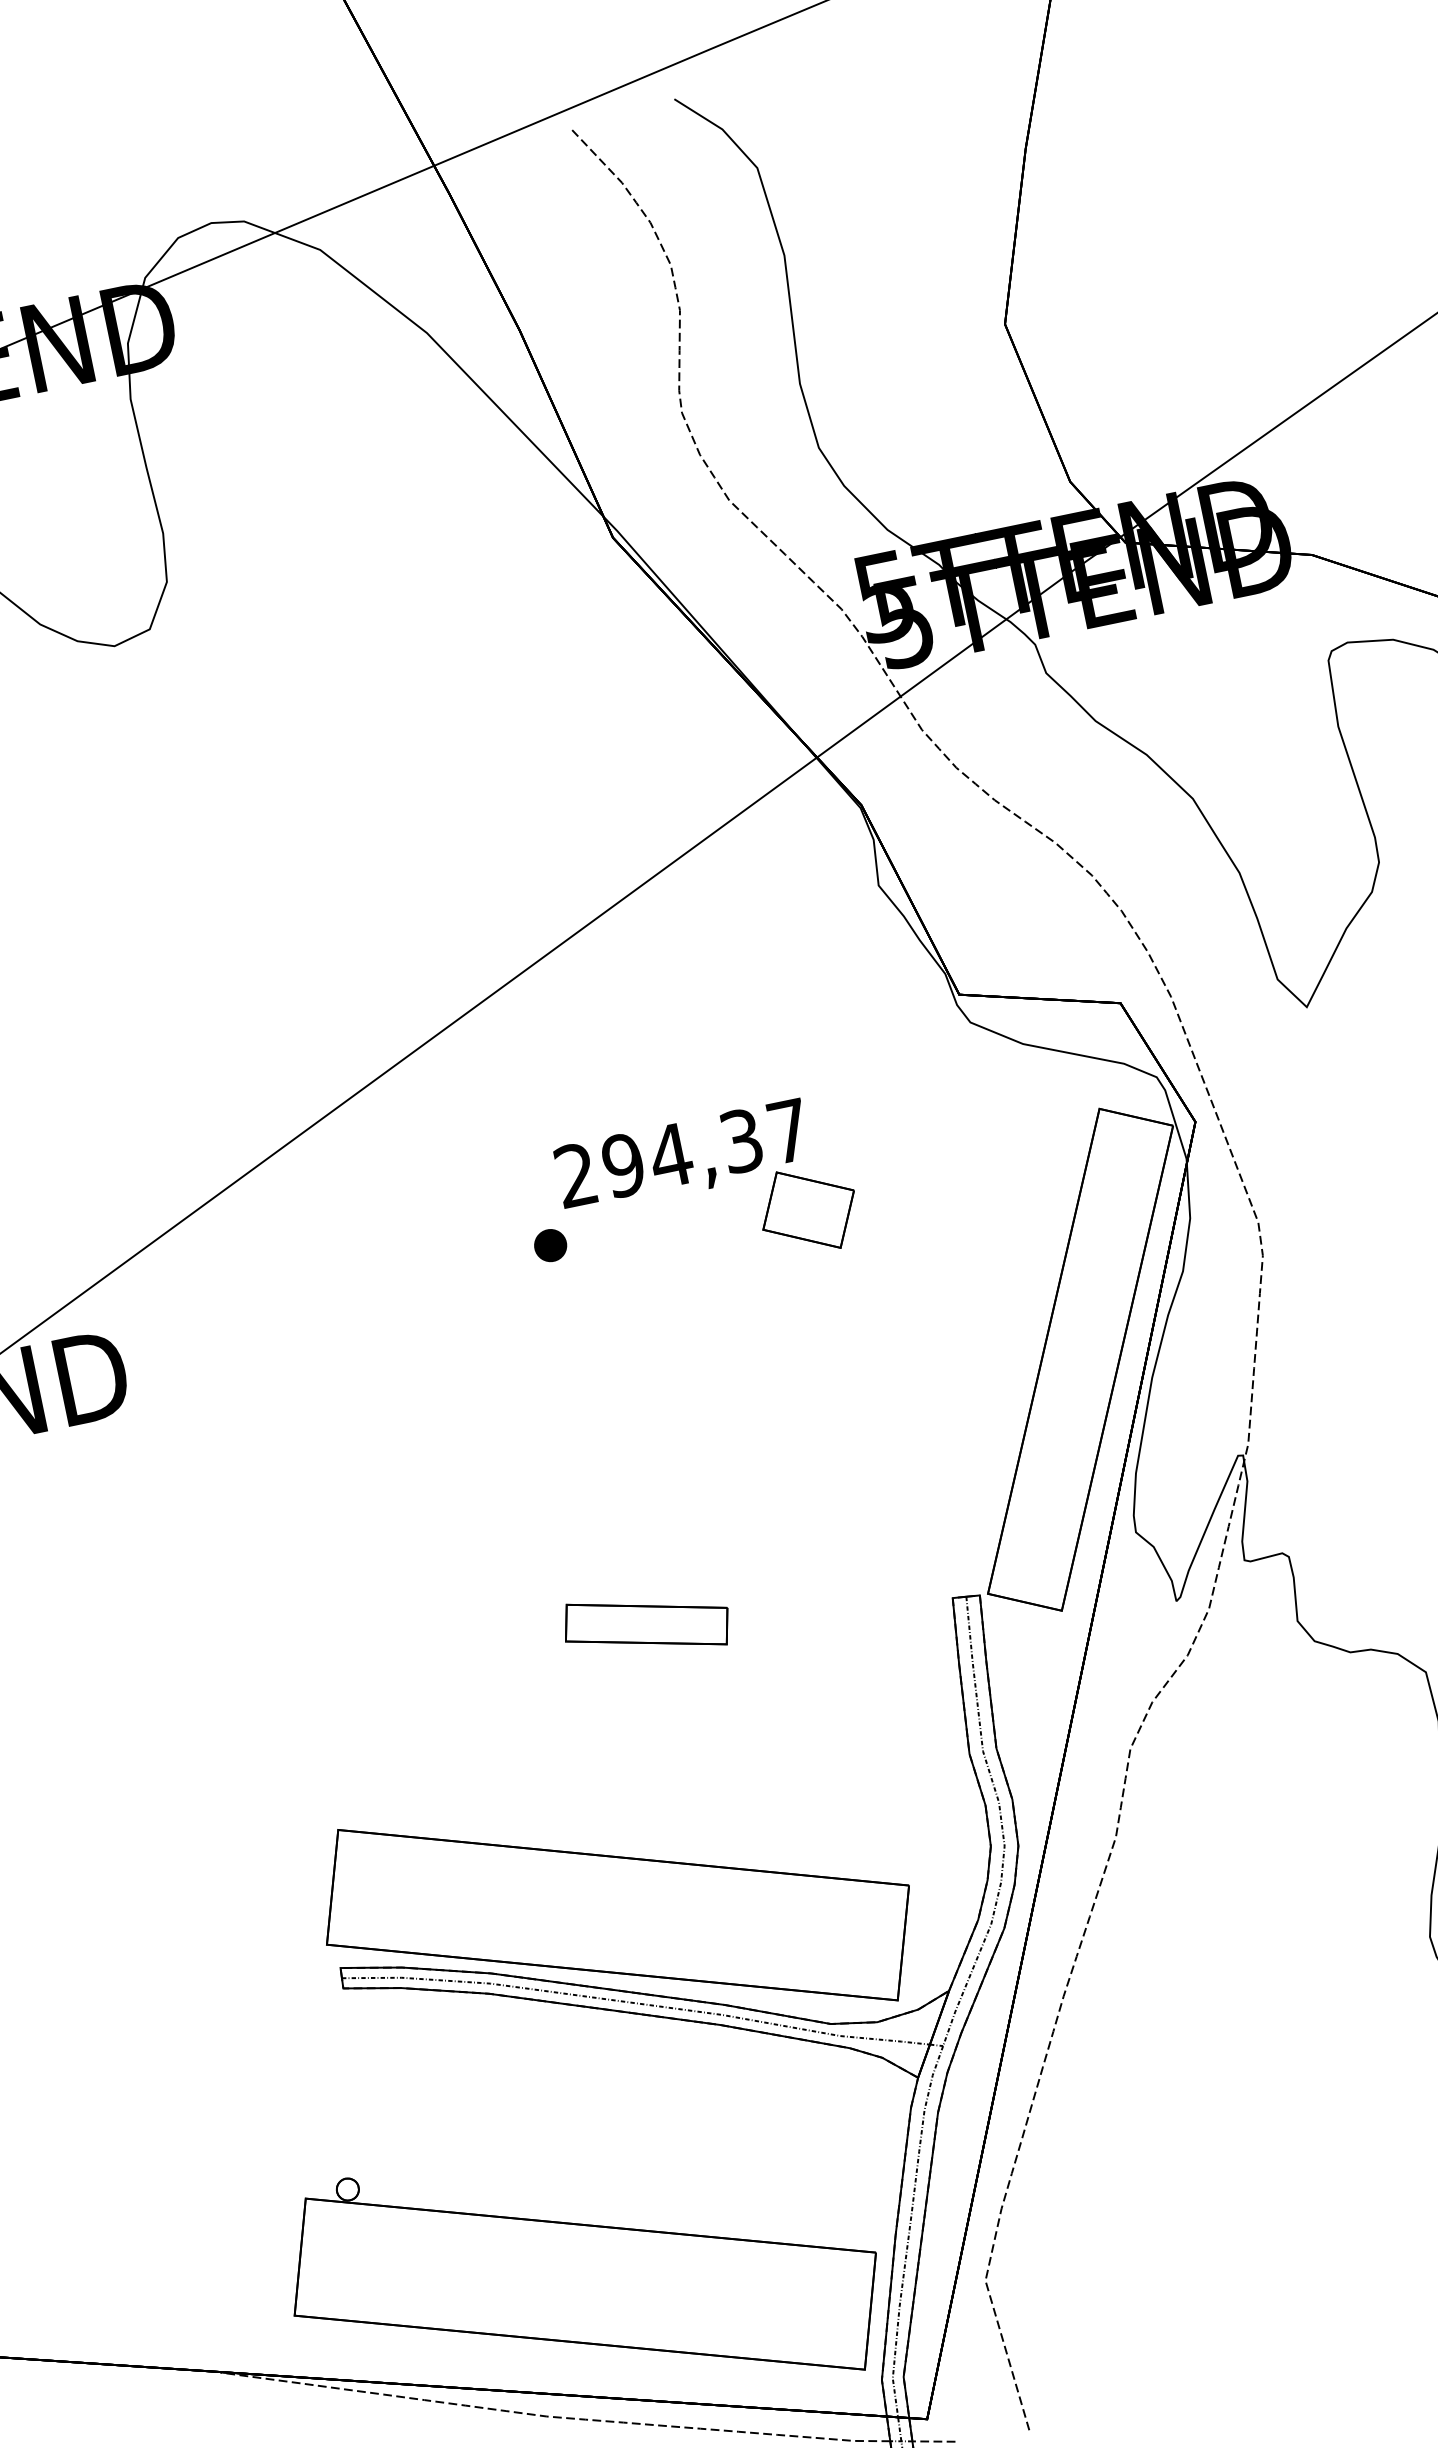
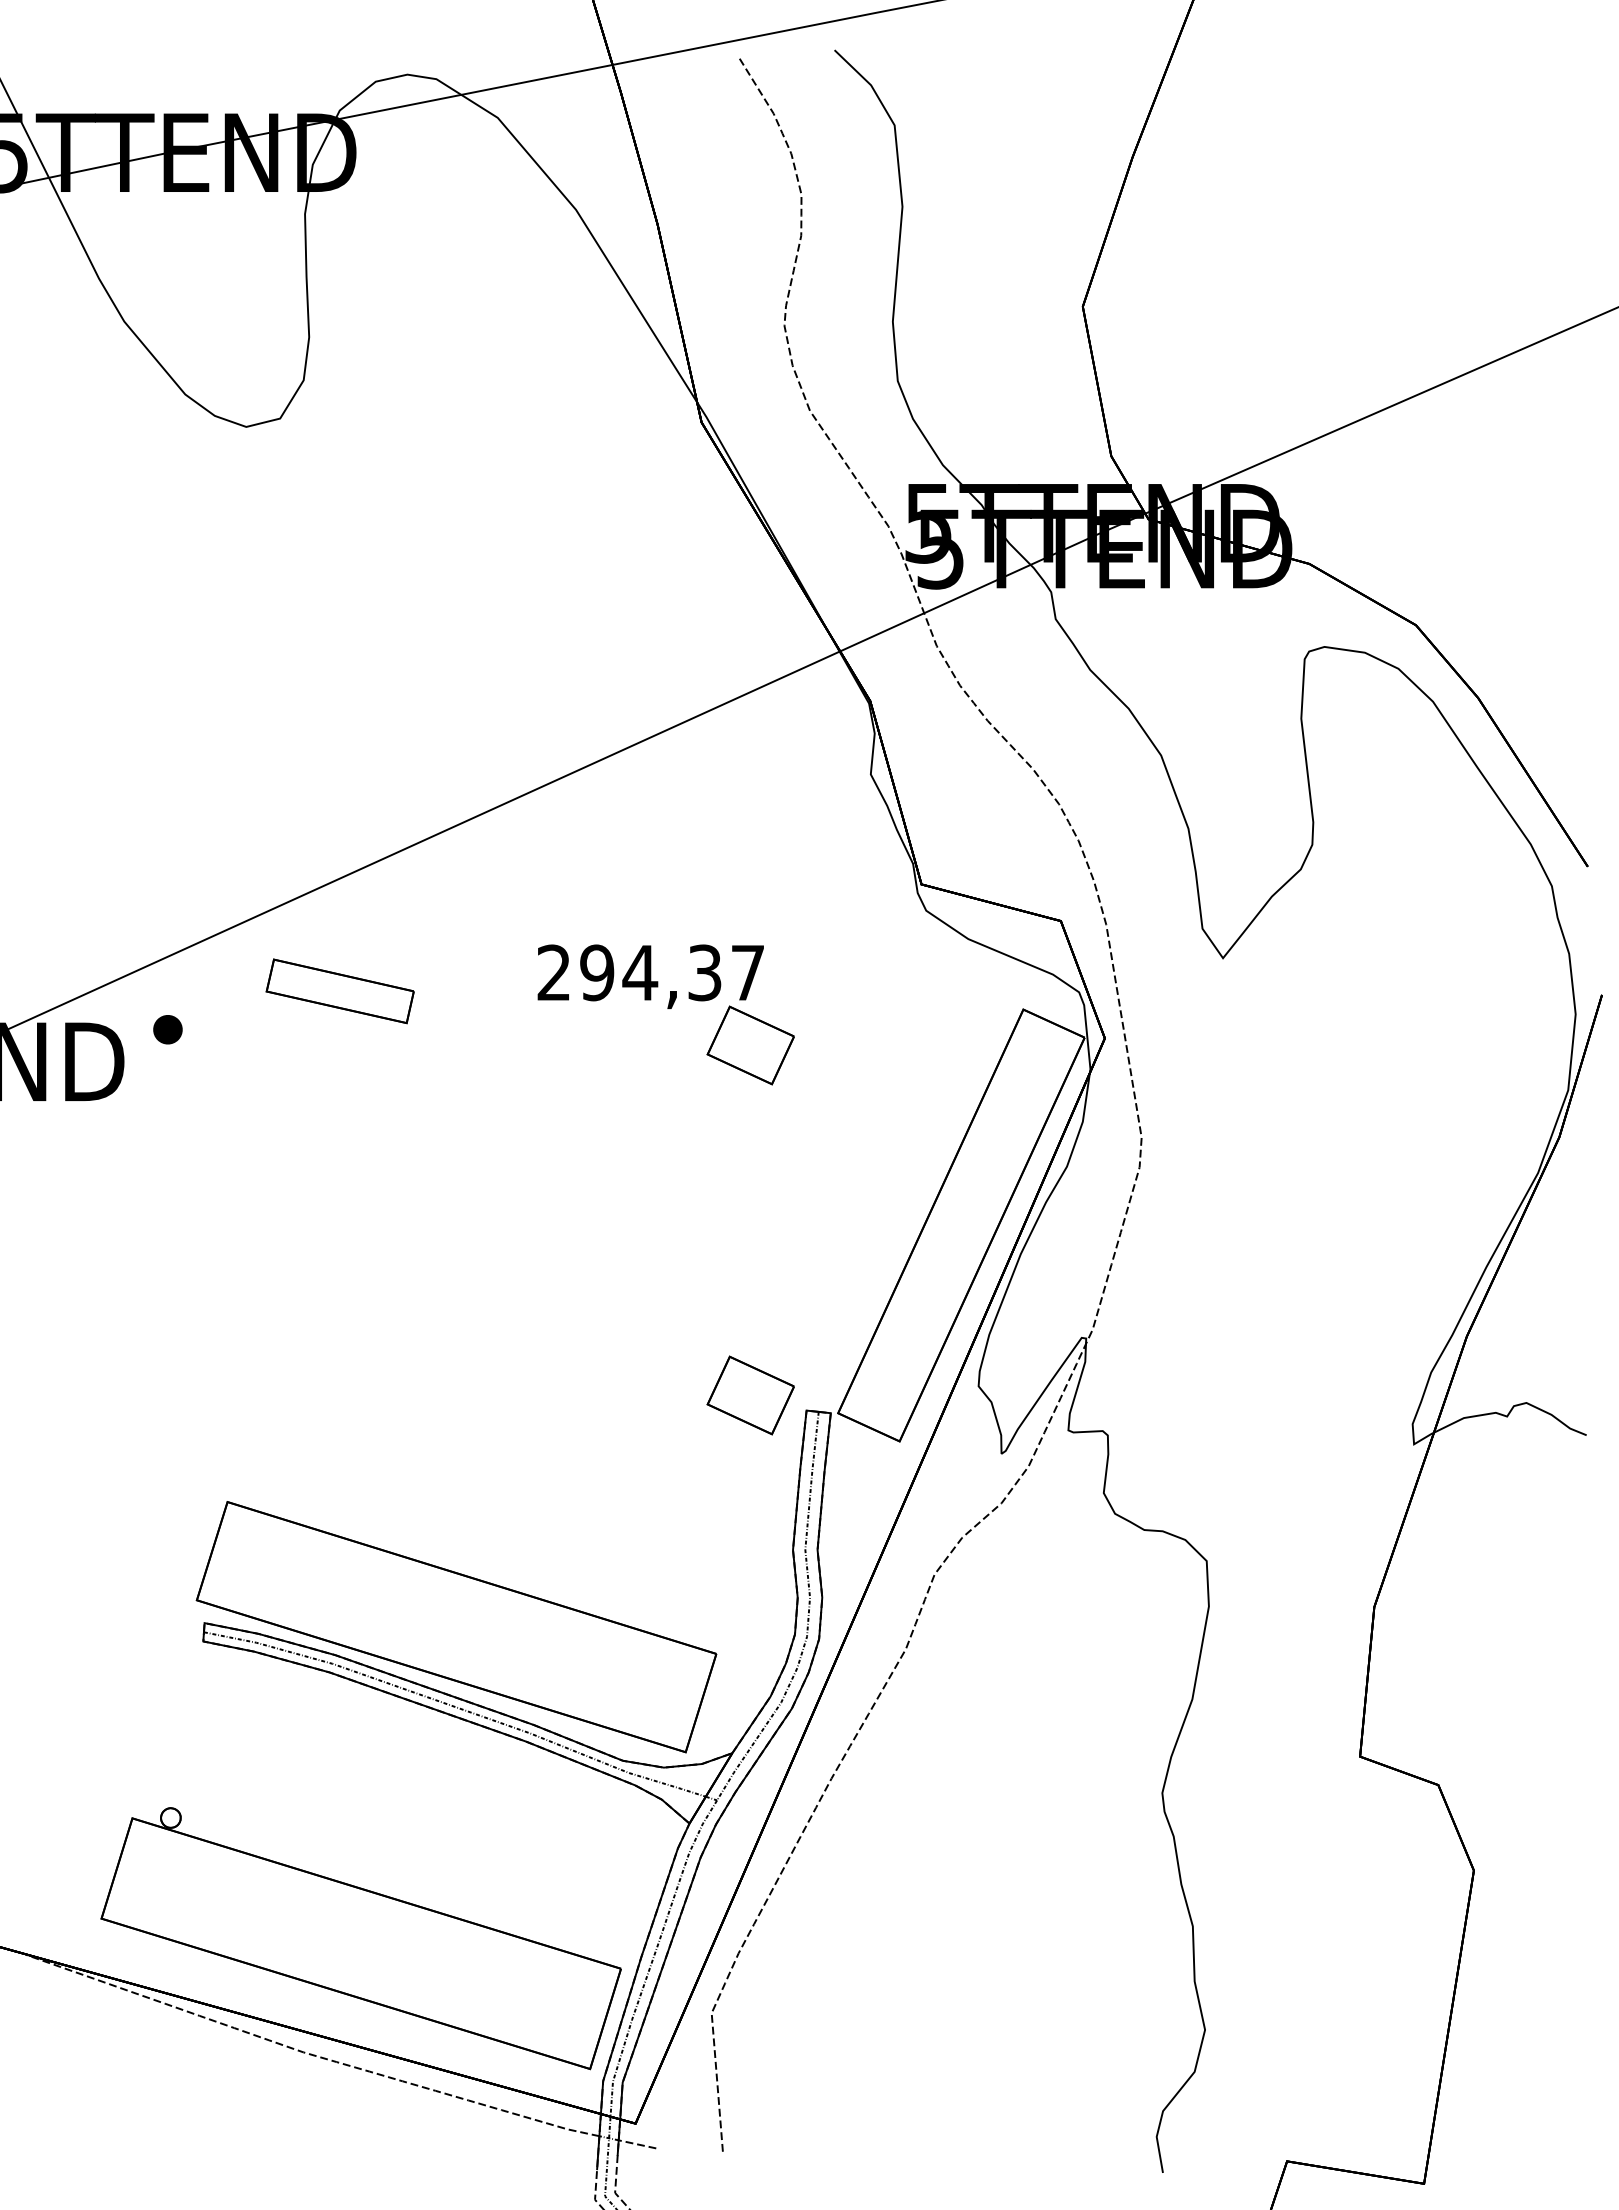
part: (550, 1245) -> (167, 1029), moved
part: (887, 1594) -> (750, 1395), added
part: (645, 1624) -> (339, 991), moved

